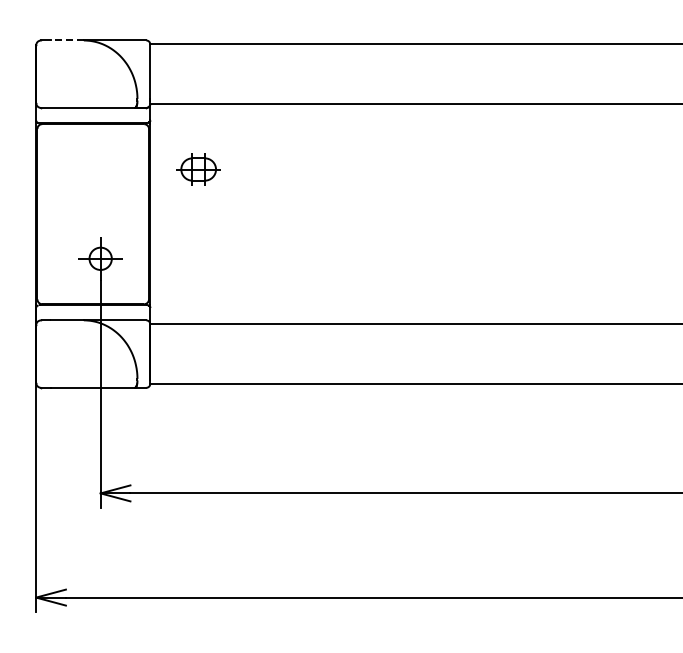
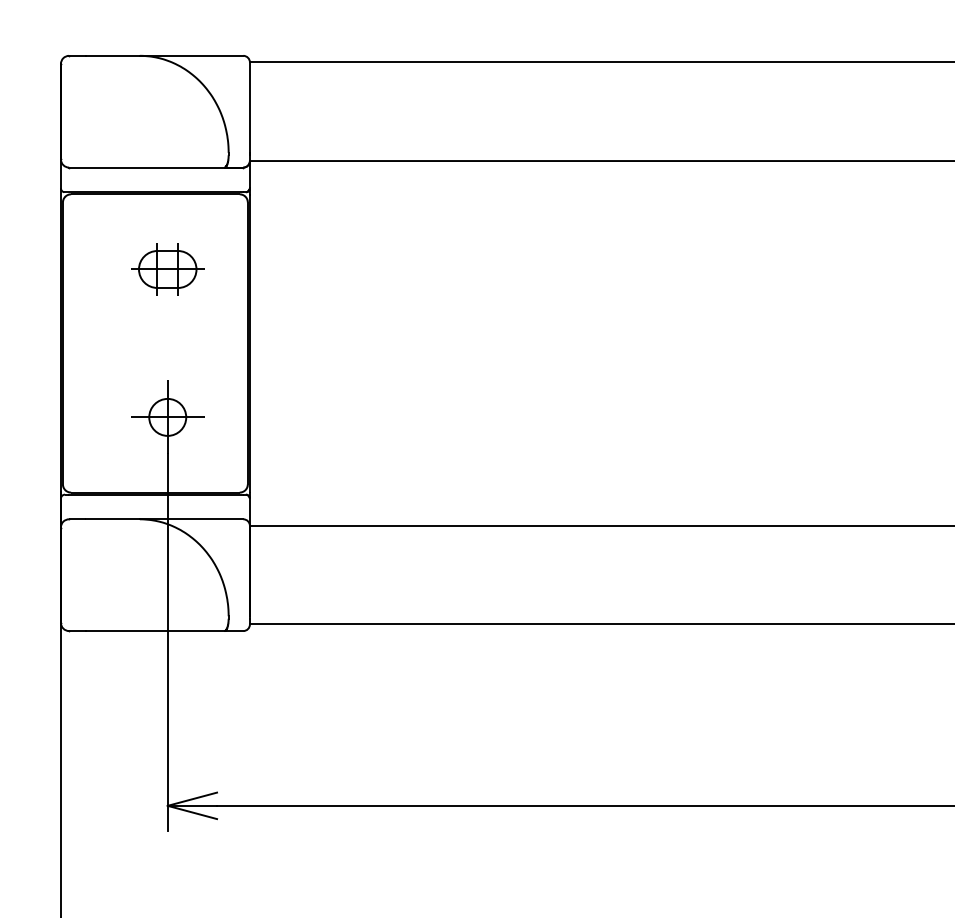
line: (67, 40) -> (112, 55), dashed -> solid
part: (198, 169) -> (167, 269), moved

